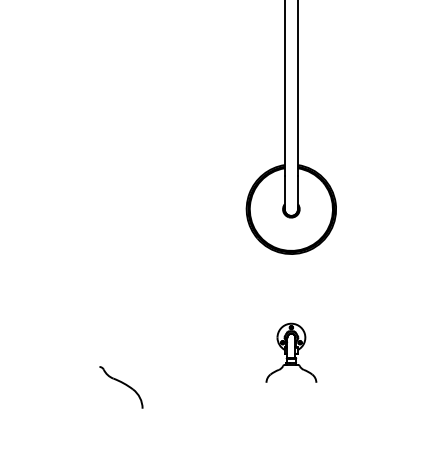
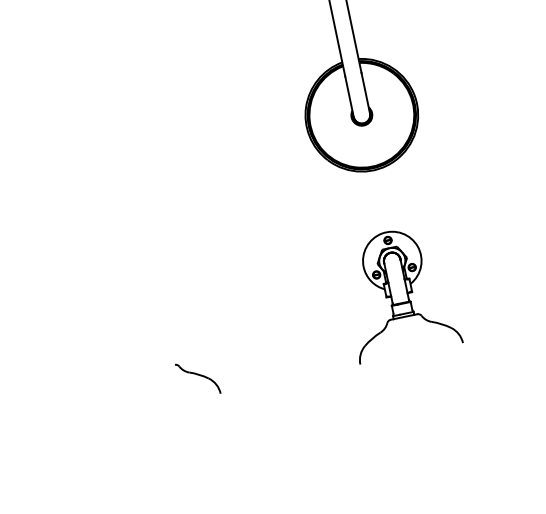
part: (291, 352) -> (398, 291), size x1.67
part: (121, 387) -> (198, 378), size x0.71

